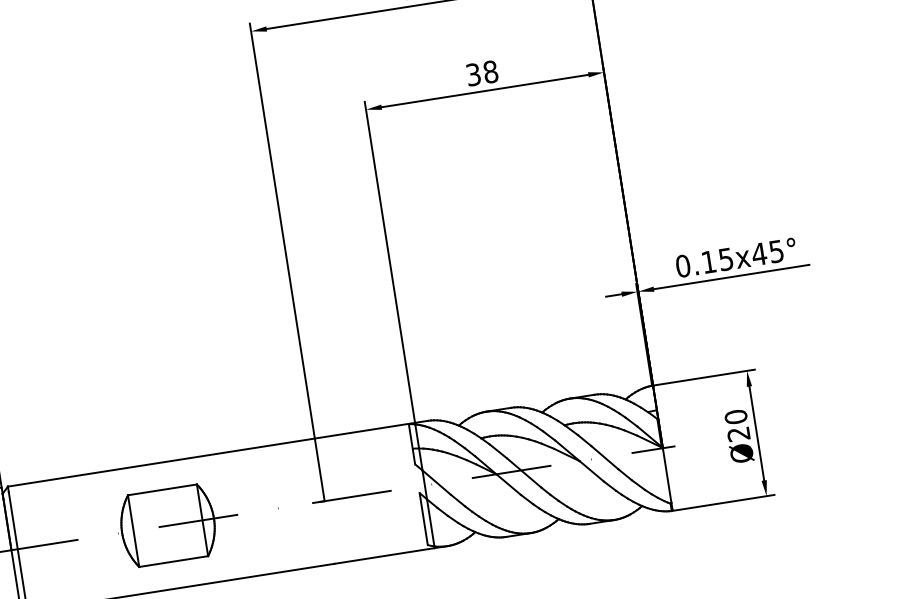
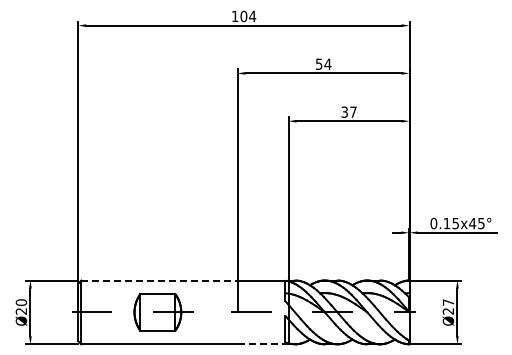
text: (490, 70) -> (353, 111), 38 -> 37
text: (736, 416) -> (448, 302), Ø20 -> Ø27
line: (161, 462) -> (159, 280), solid -> dashed
line: (385, 556) -> (263, 344), solid -> dashed

